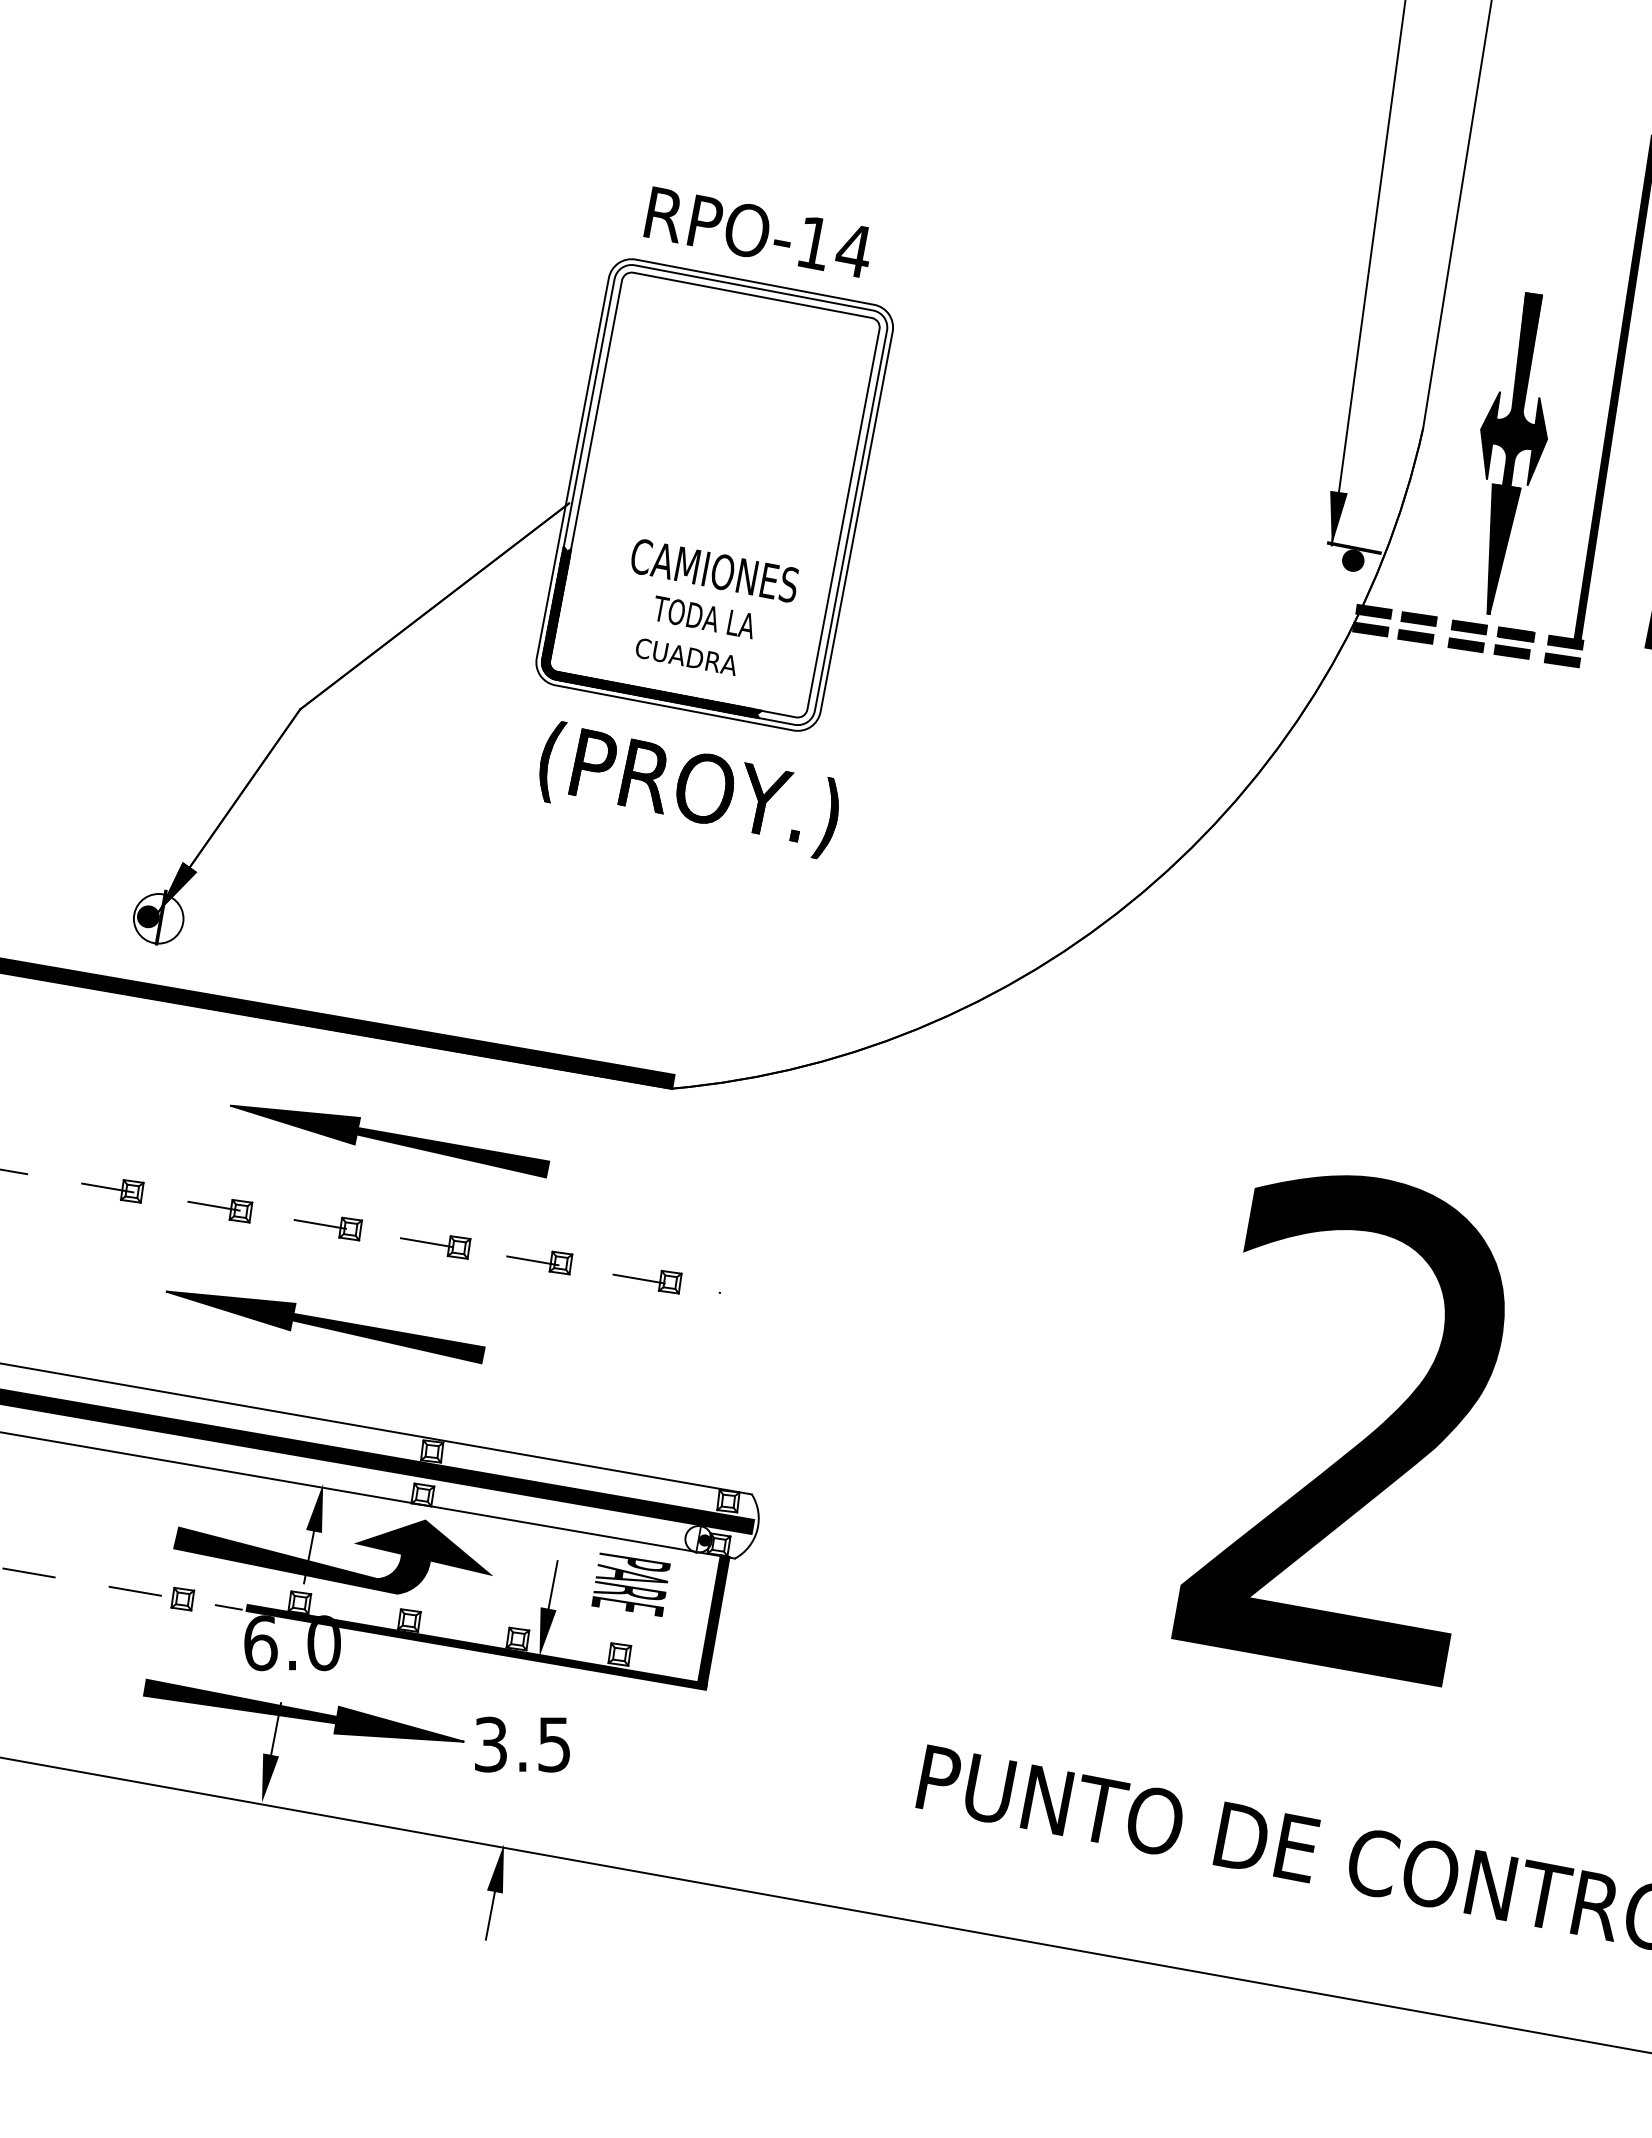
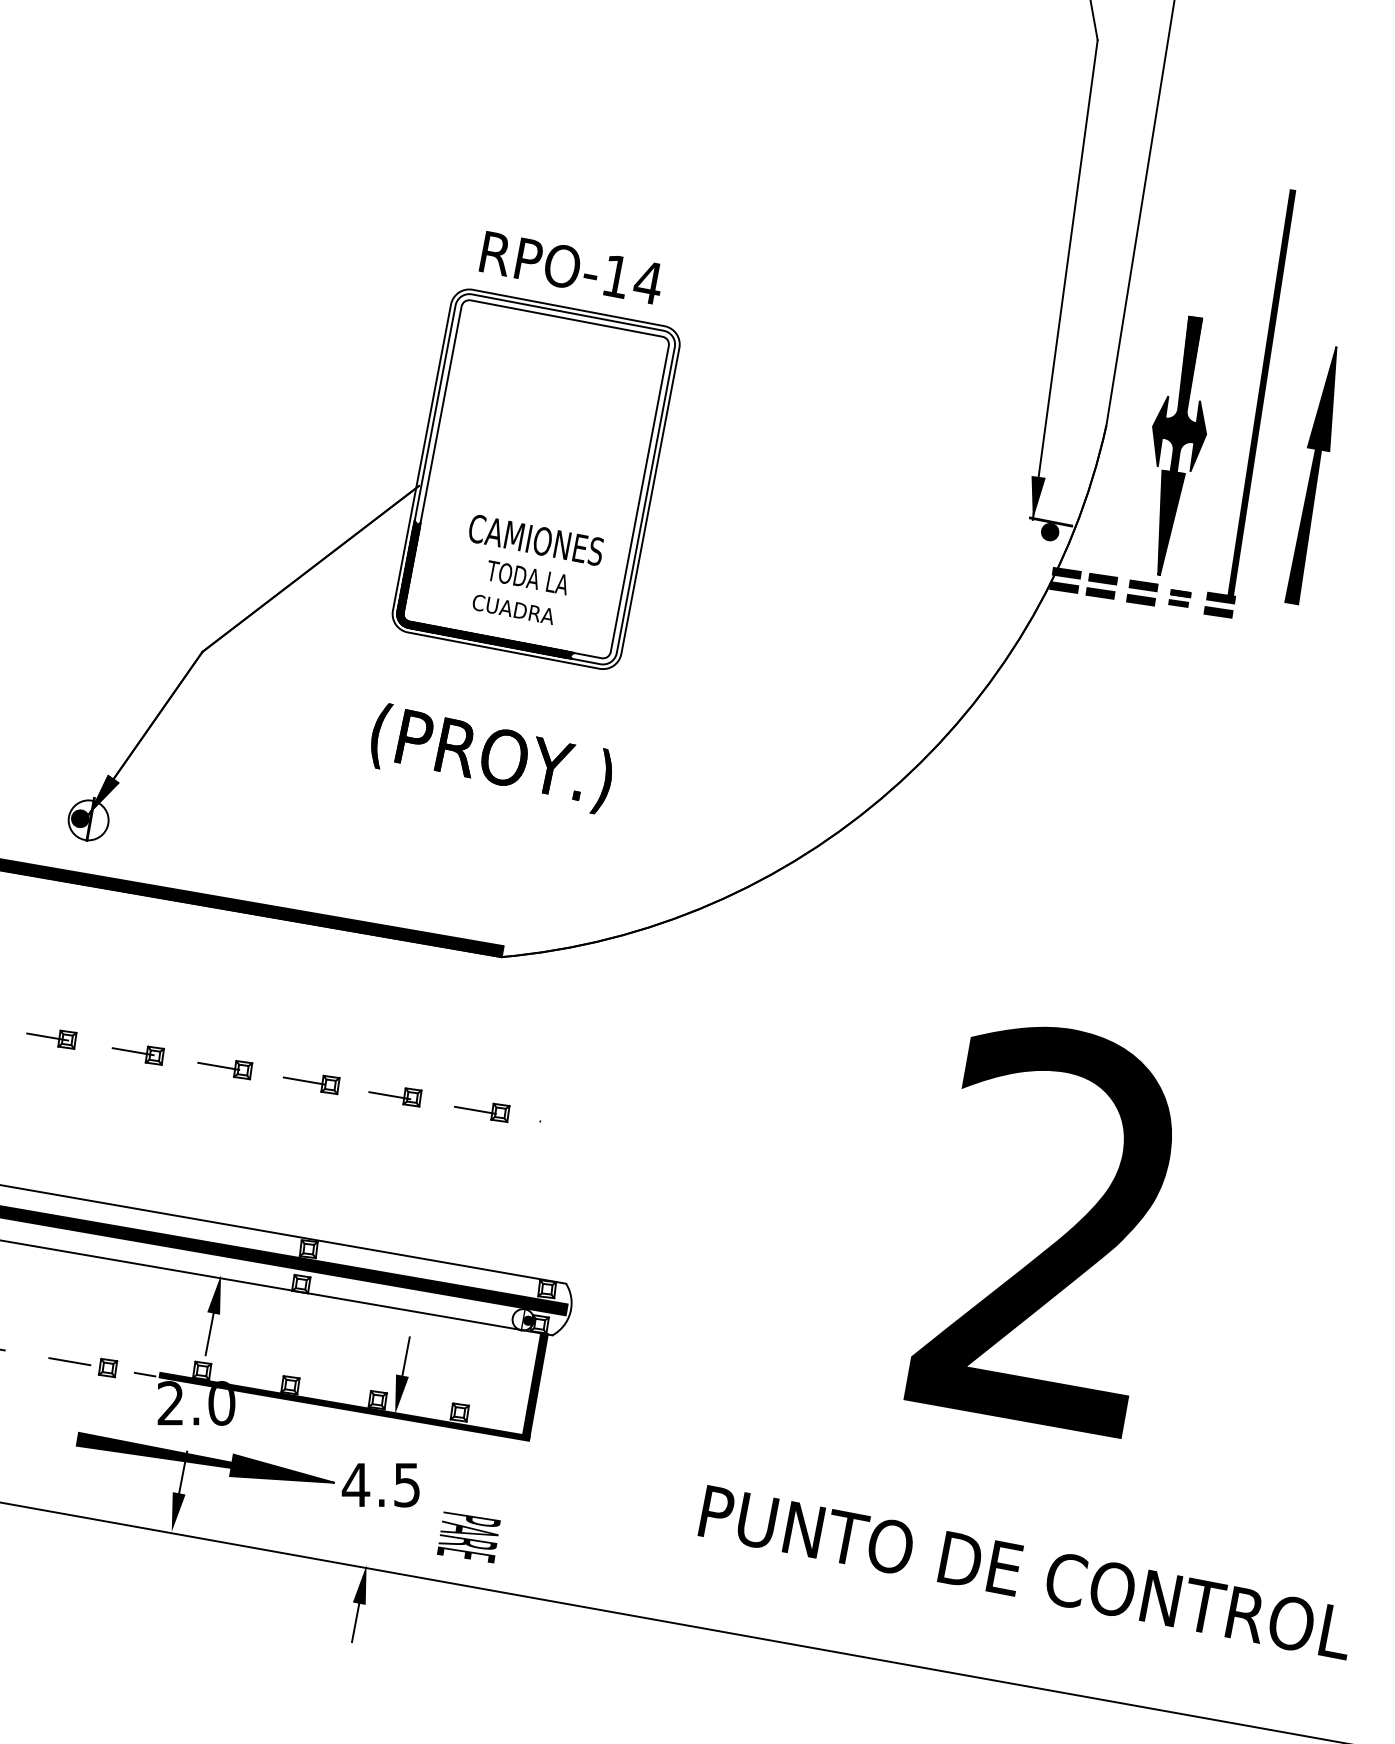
part: (1513, 643) -> (1179, 598), size x0.7
text: (689, 789) -> (491, 758), moved
part: (389, 1141) -> (274, 999), removed
part: (325, 1327) -> (222, 1149), removed
fill: (333, 1556) -> (229, 1333), removed
text: (630, 1584) -> (468, 1537), moved
text: (260, 1643) -> (170, 1403), 6.0 -> 2.0
text: (490, 1743) -> (355, 1484), 3.5 -> 4.5

